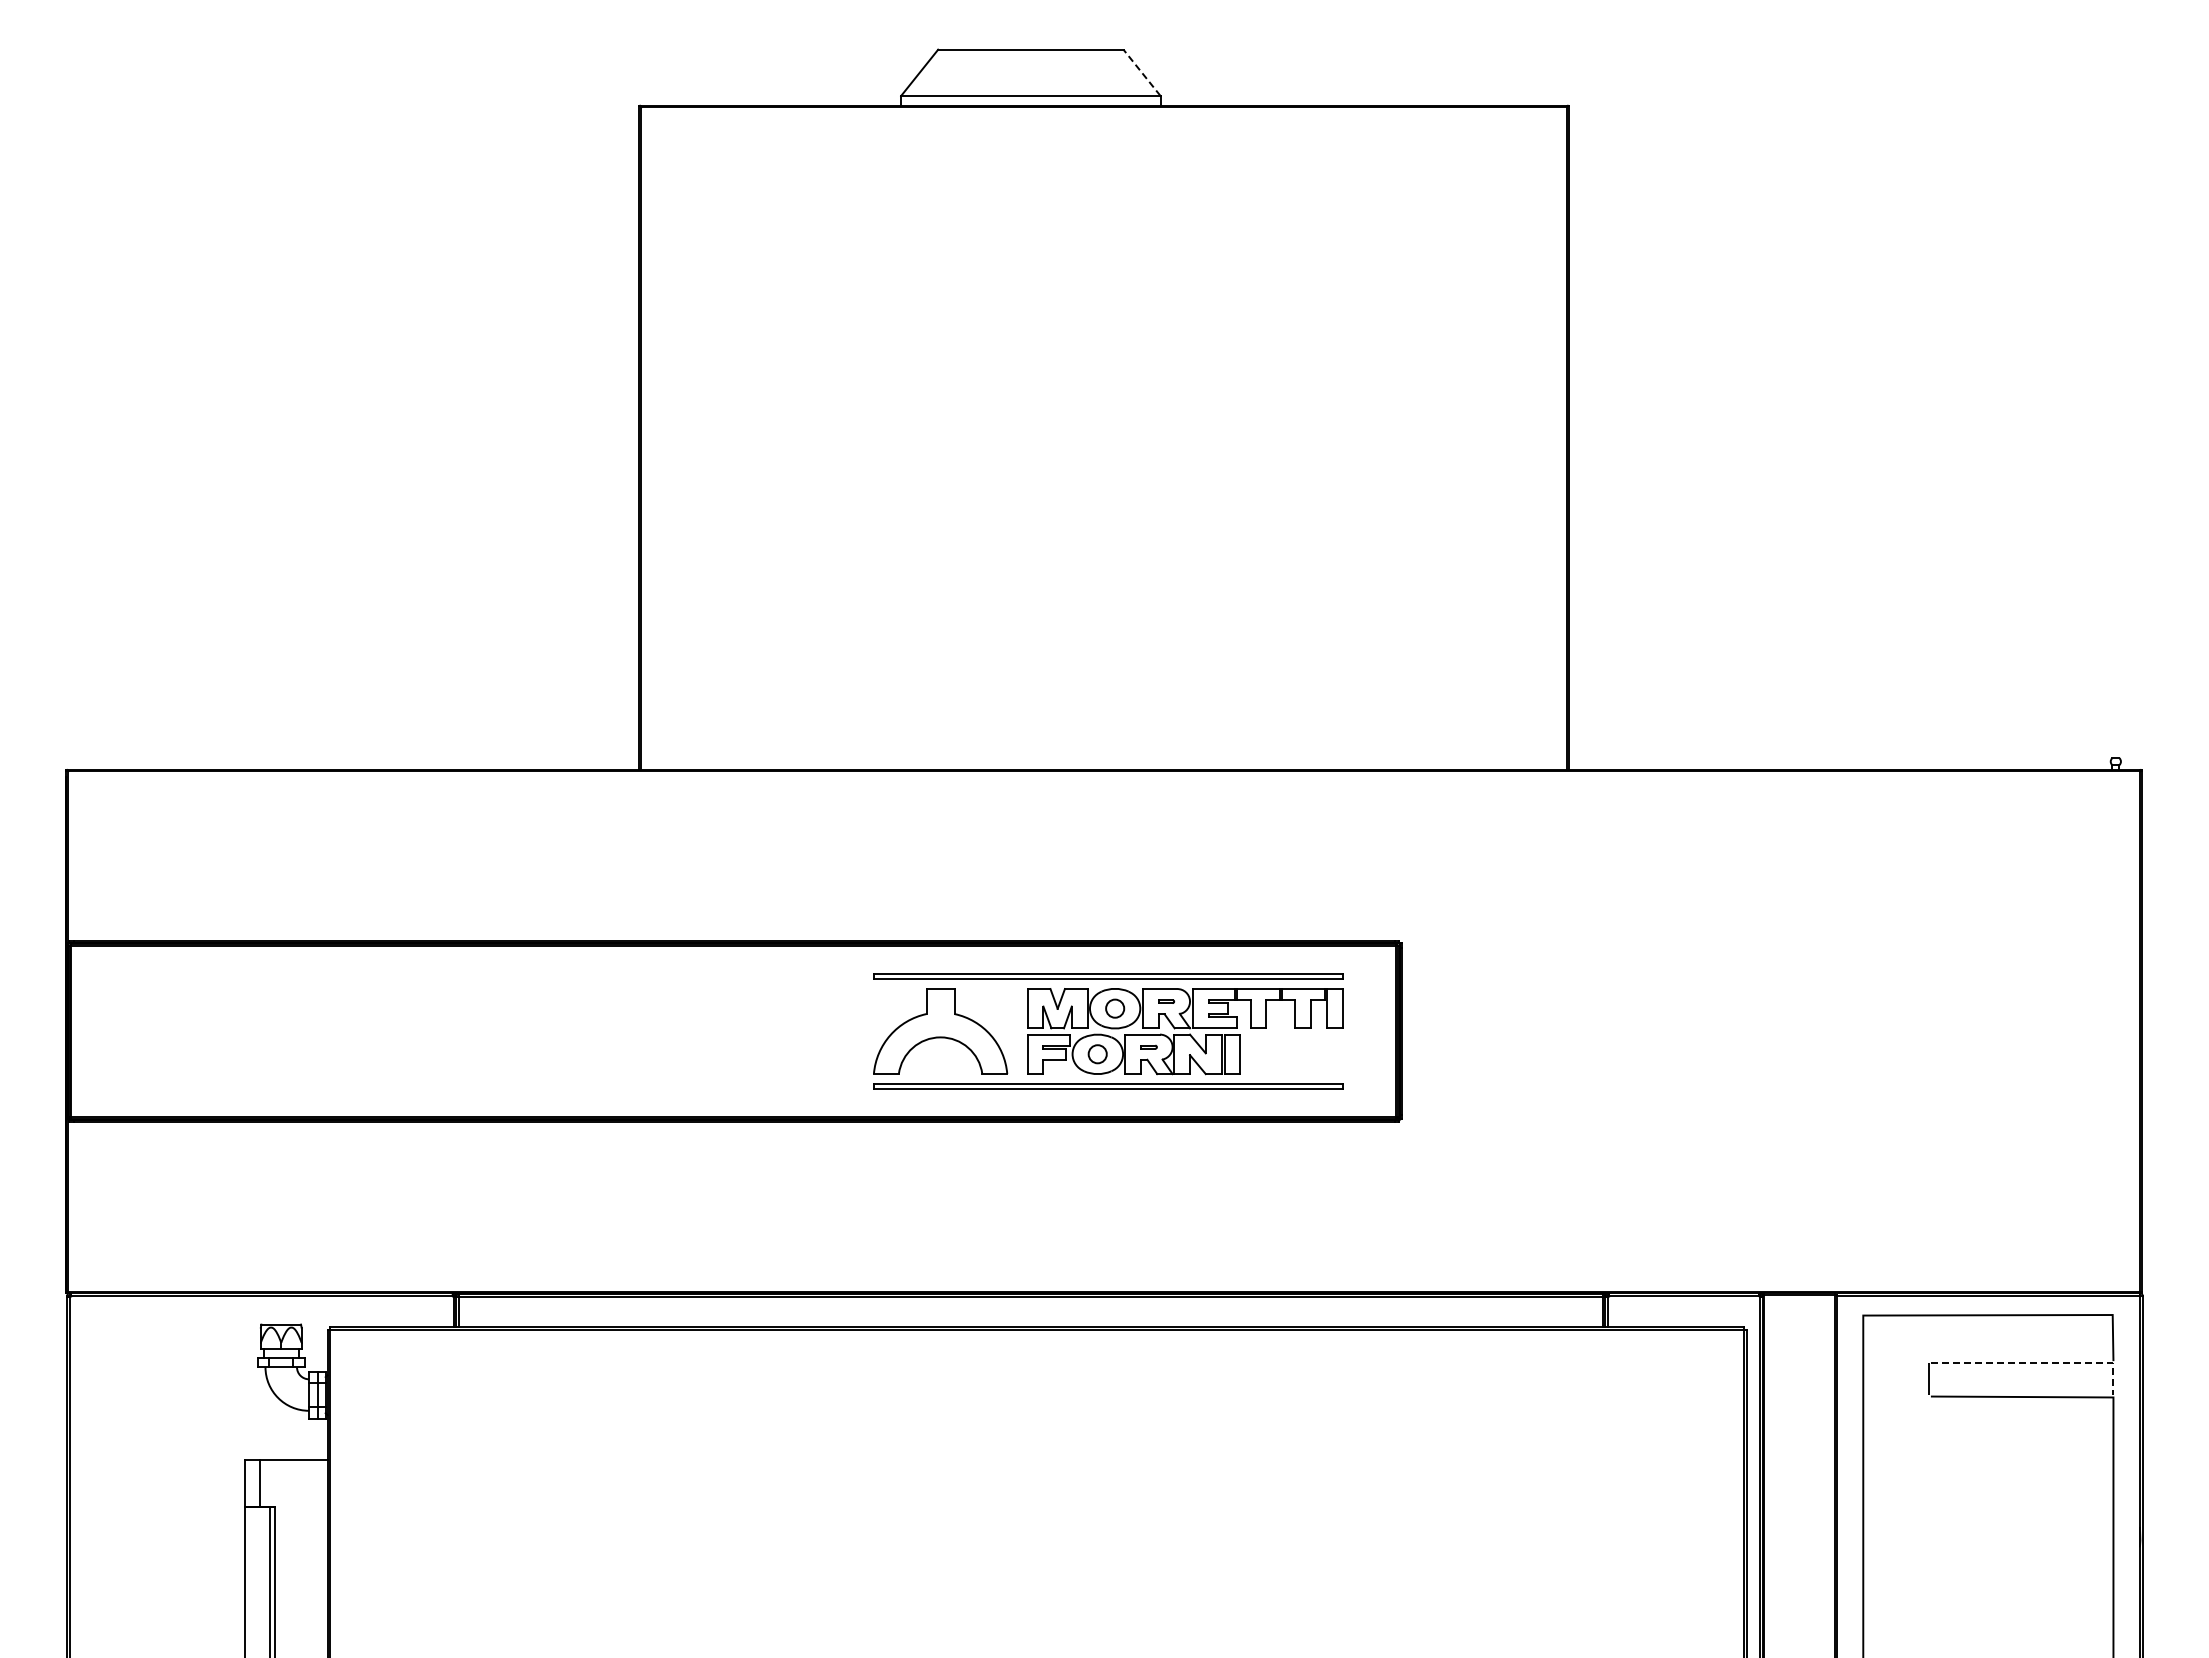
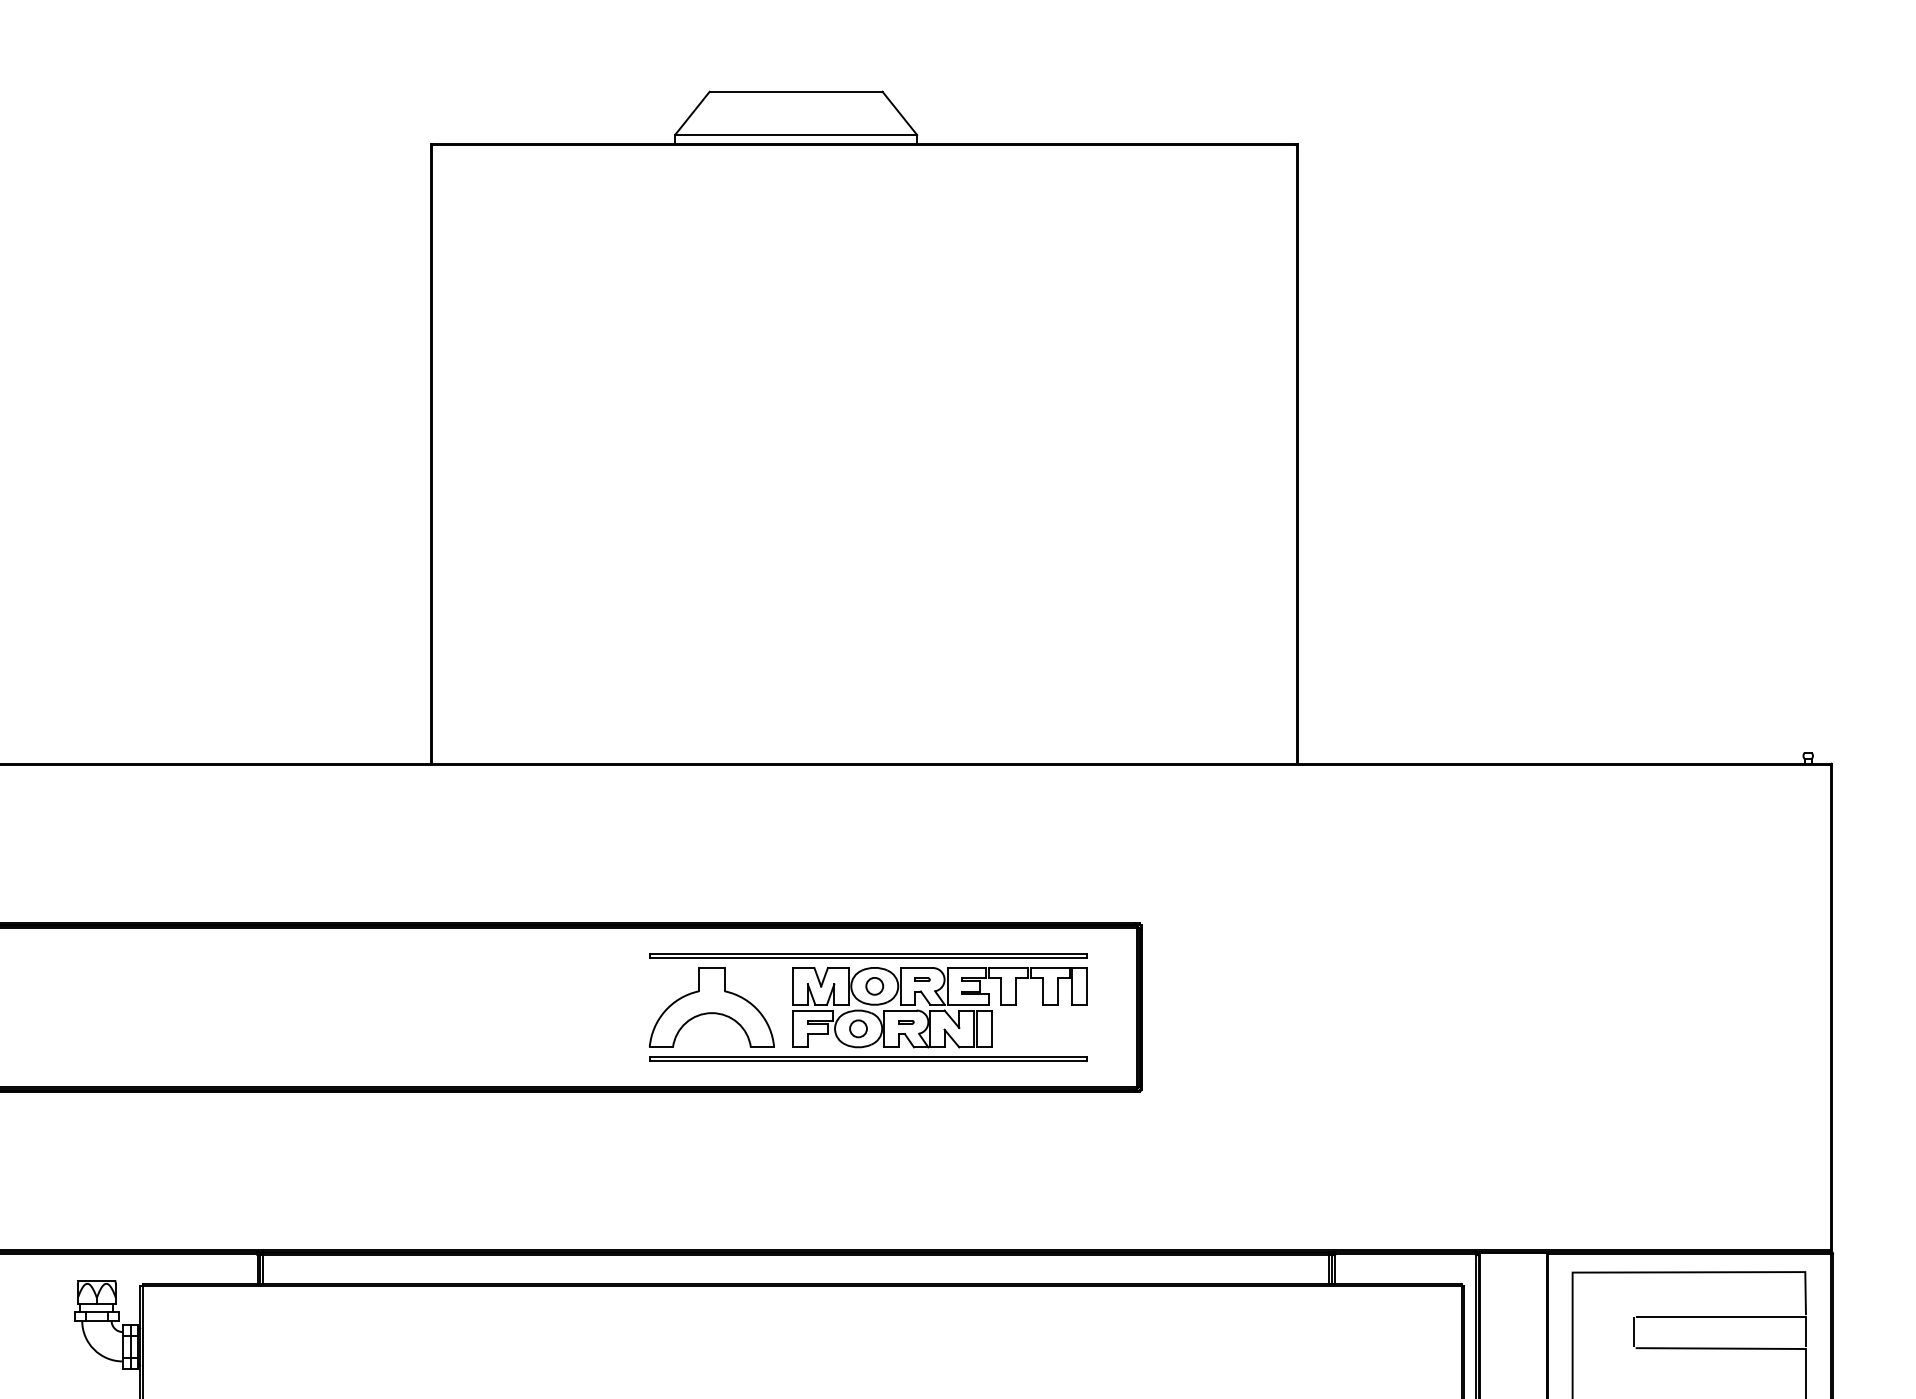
line: (1142, 72) -> (900, 113), dashed -> solid
line: (2038, 1363) -> (1736, 1317), dashed -> solid

